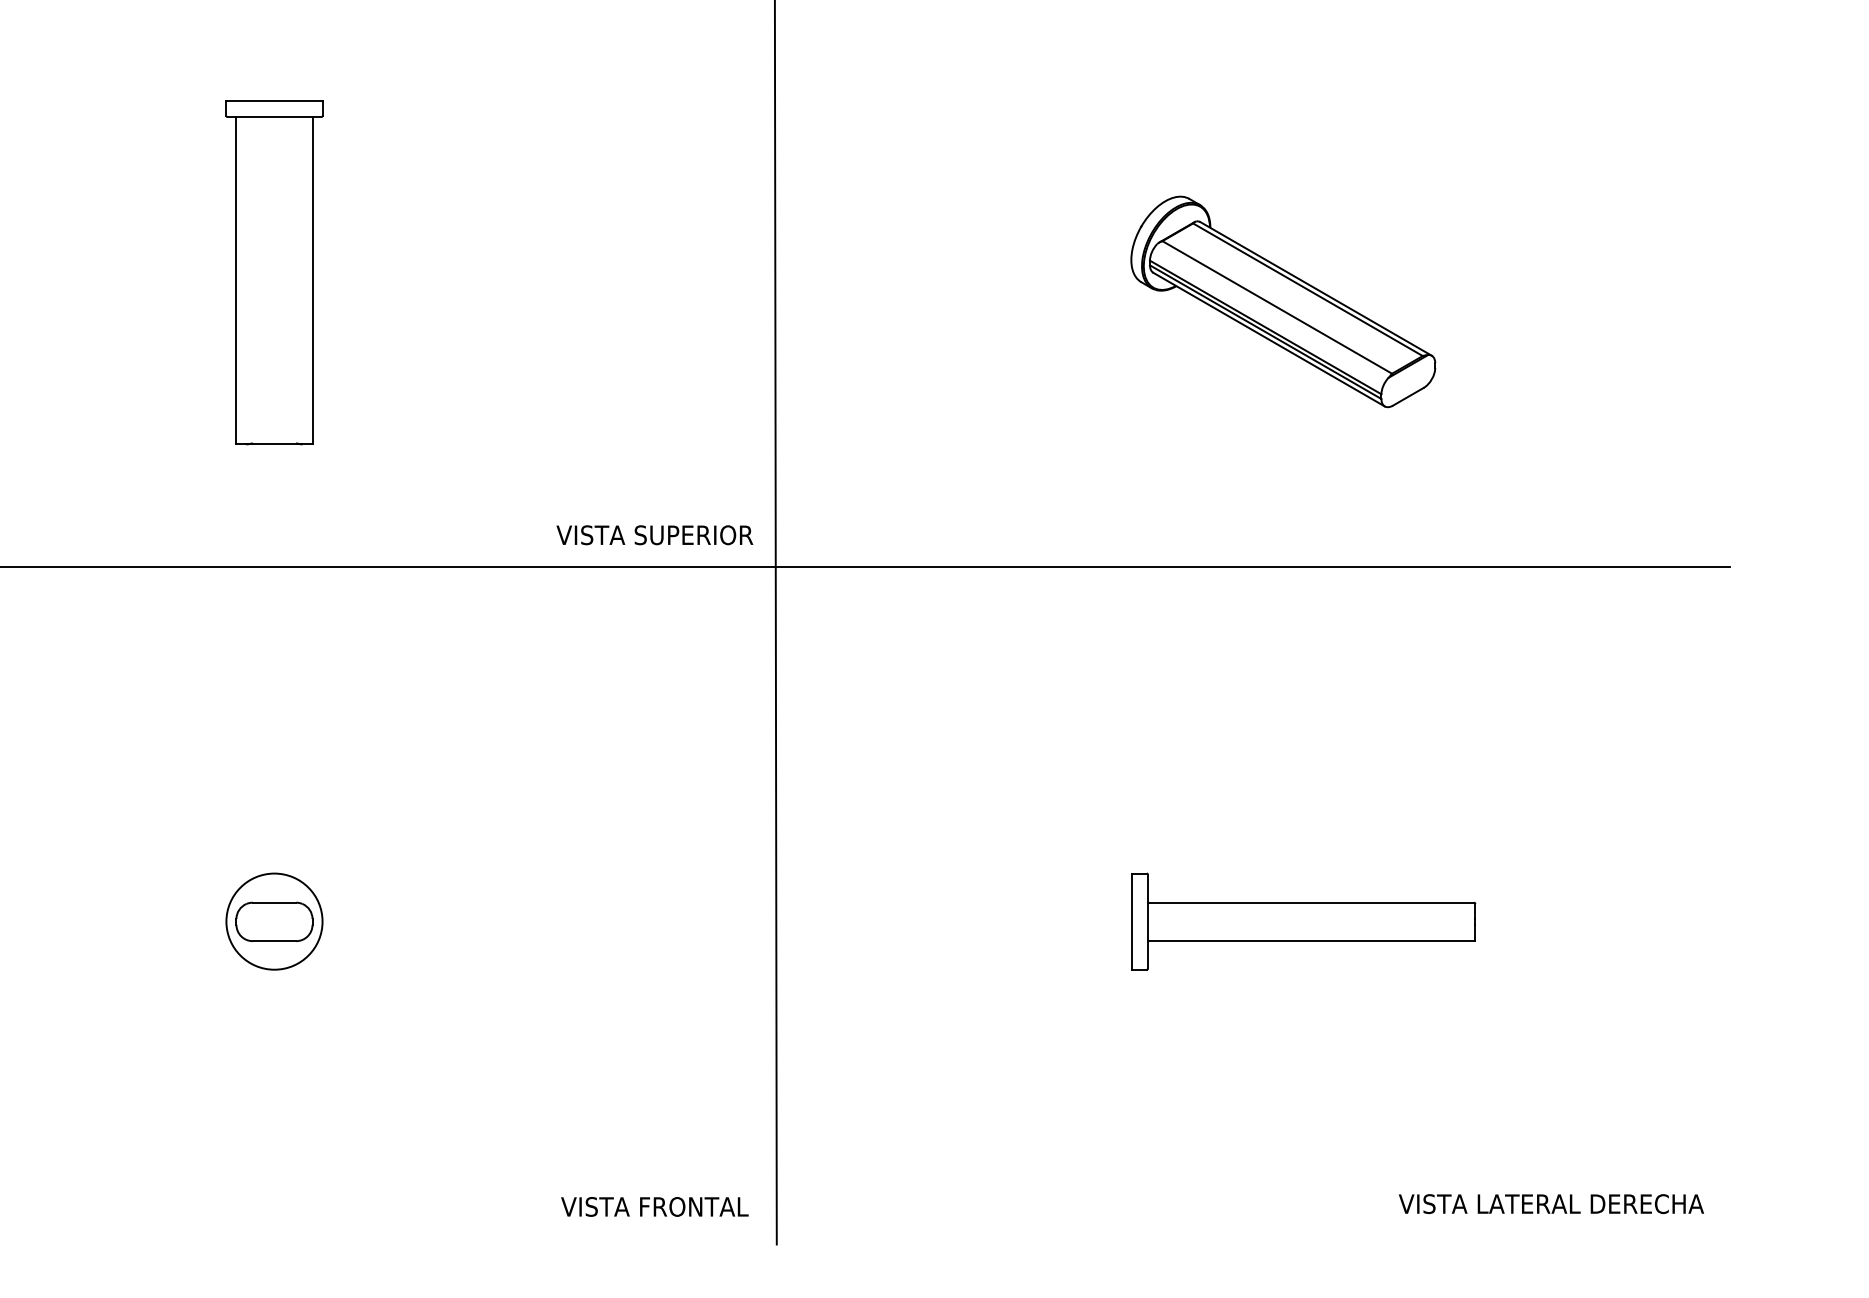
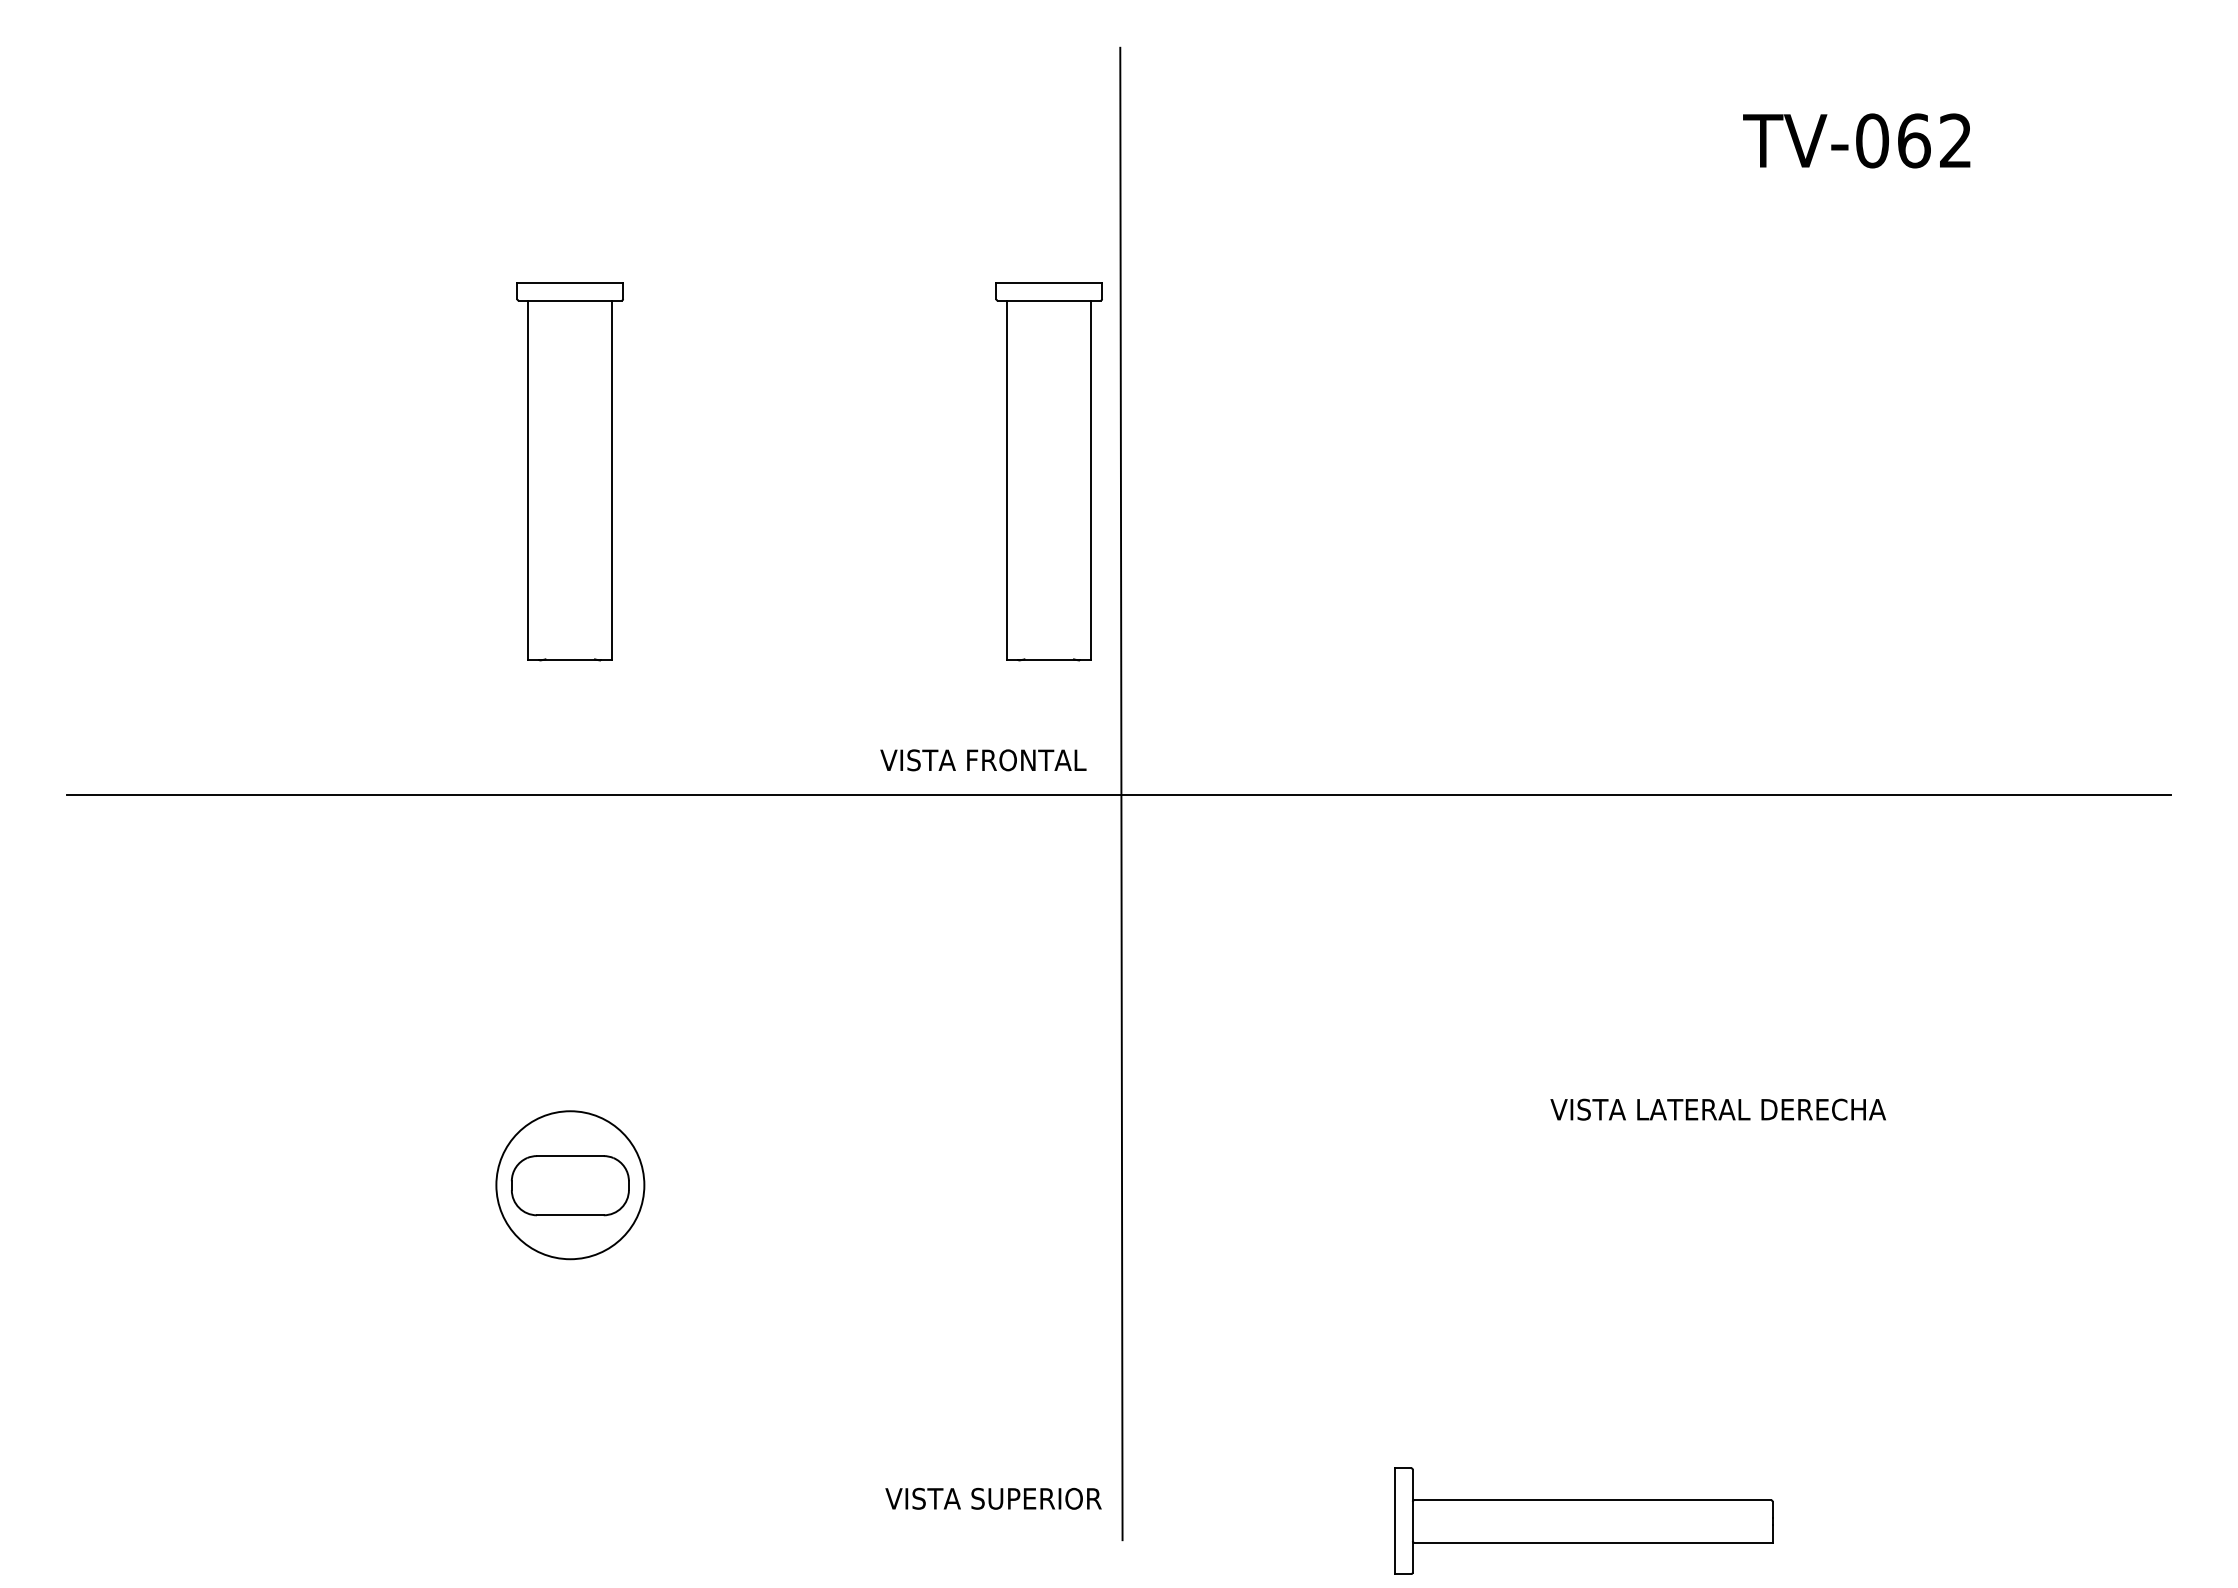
part: (709, 272) -> (1048, 471), added
part: (1283, 301) -> (1679, 503), removed
text: (693, 535) -> (1031, 760), VISTA SUPERIOR -> VISTA FRONTAL
part: (273, 921) -> (569, 1184), size x1.4
part: (1303, 921) -> (1583, 1520), moved
text: (1550, 1203) -> (1717, 1109), moved
text: (698, 1206) -> (1036, 1498), VISTA FRONTAL -> VISTA SUPERIOR

